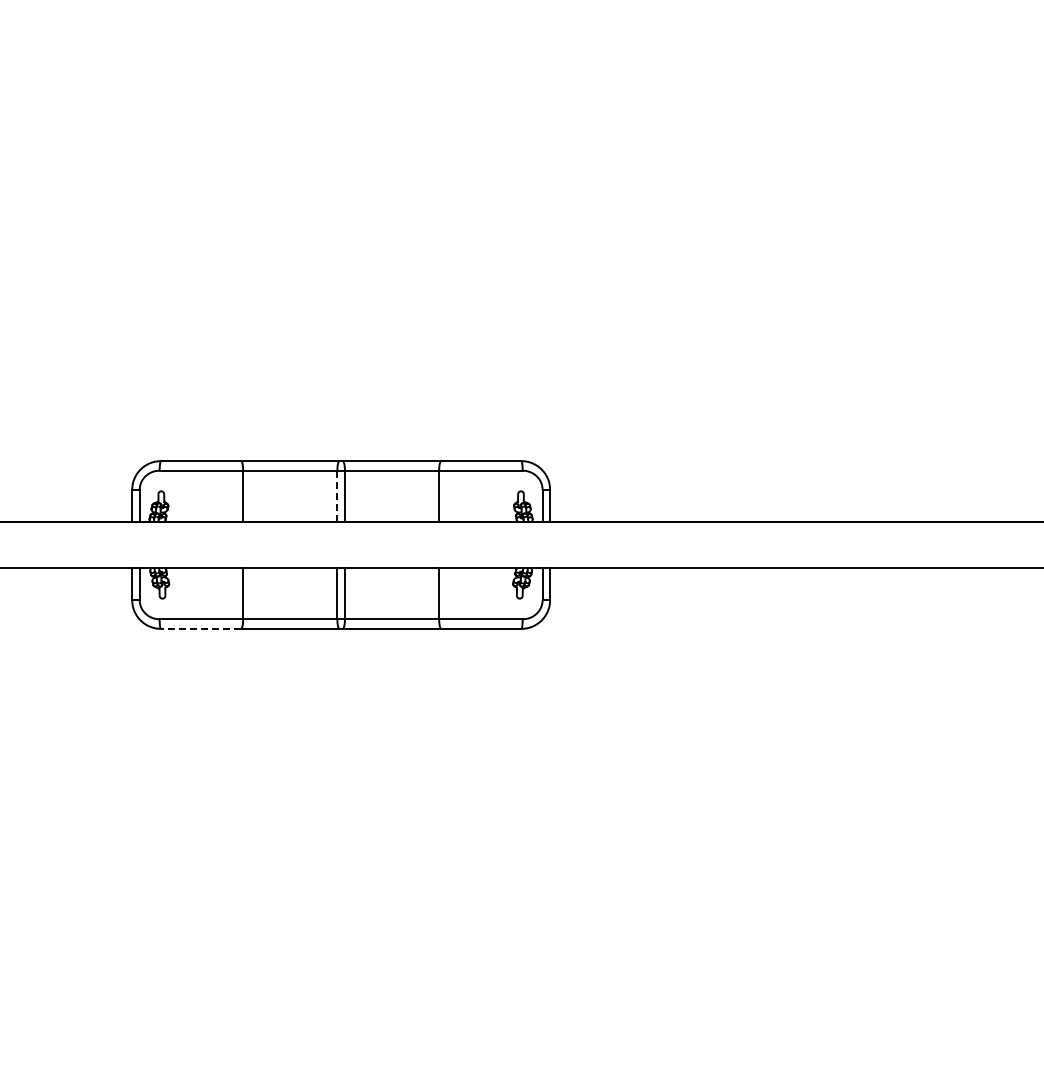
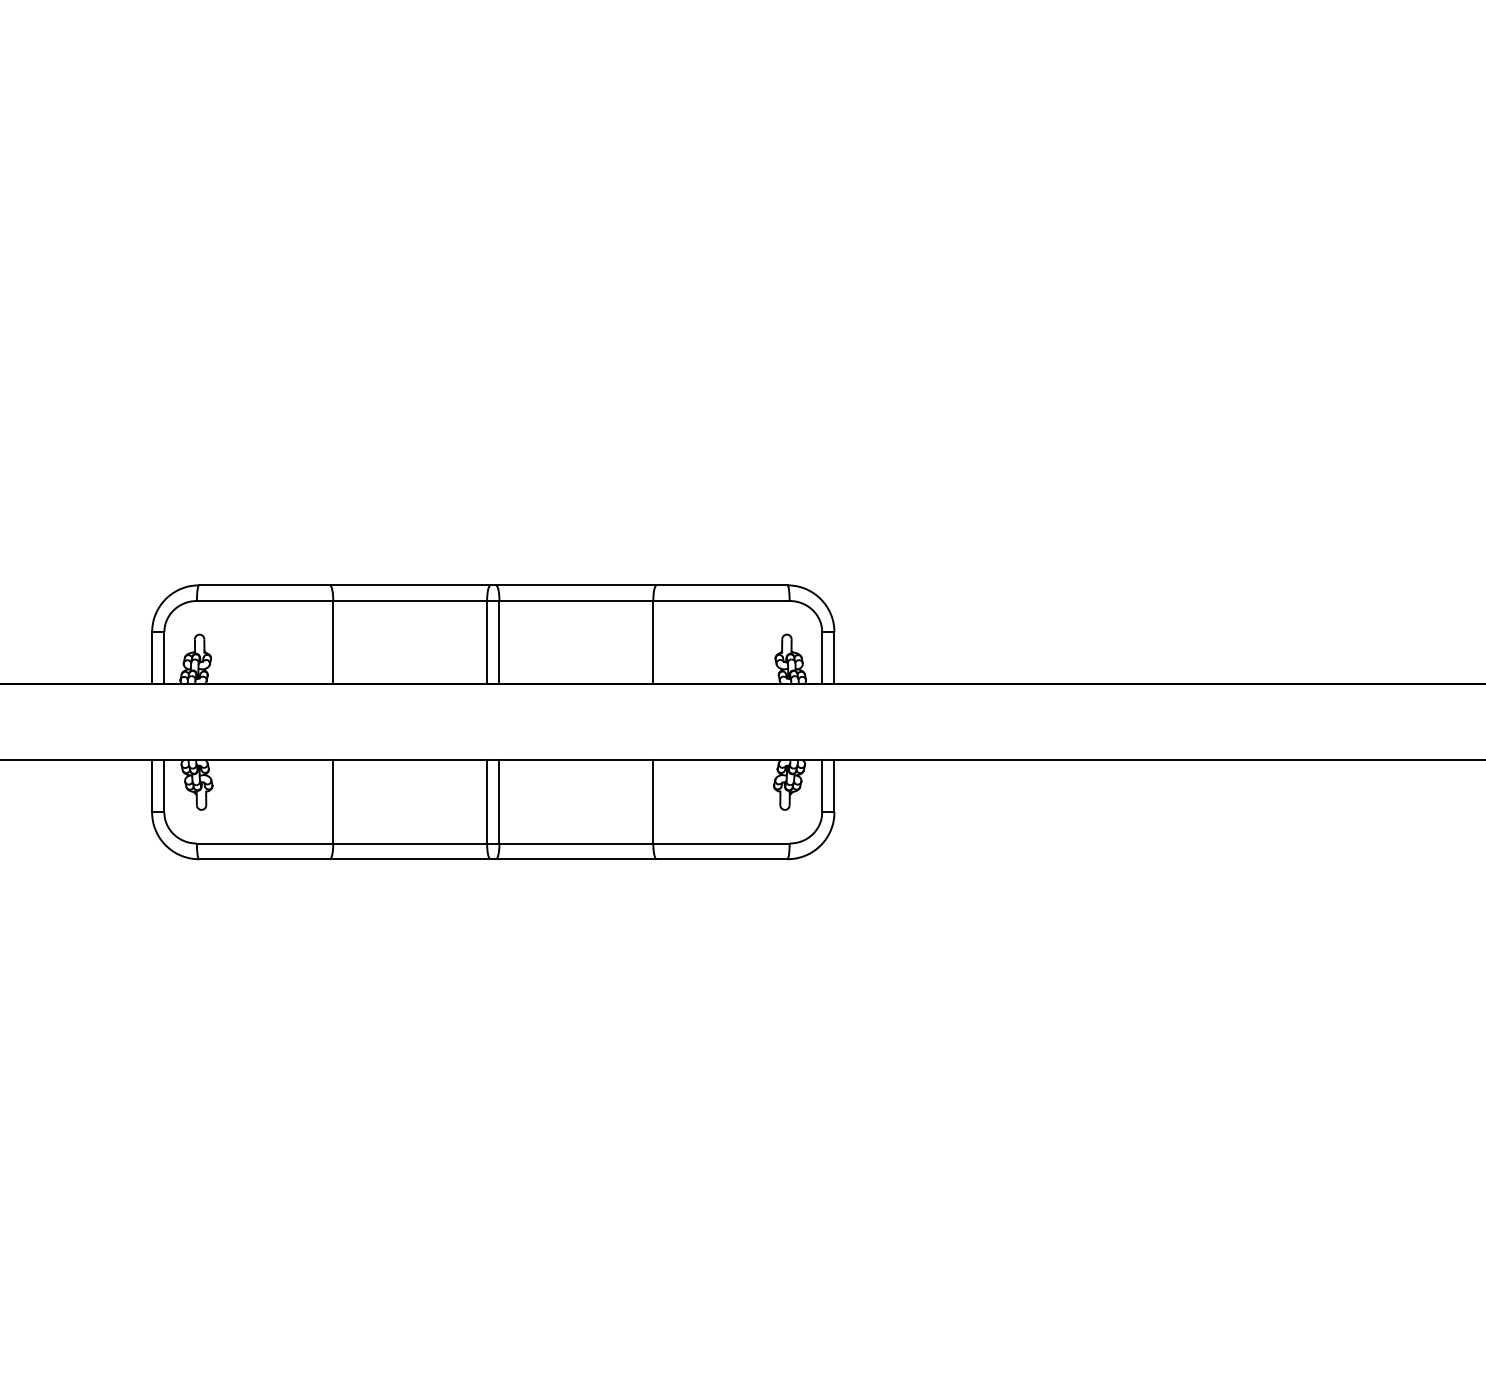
line: (337, 496) -> (487, 643), dashed -> solid
line: (200, 628) -> (263, 858), dashed -> solid

